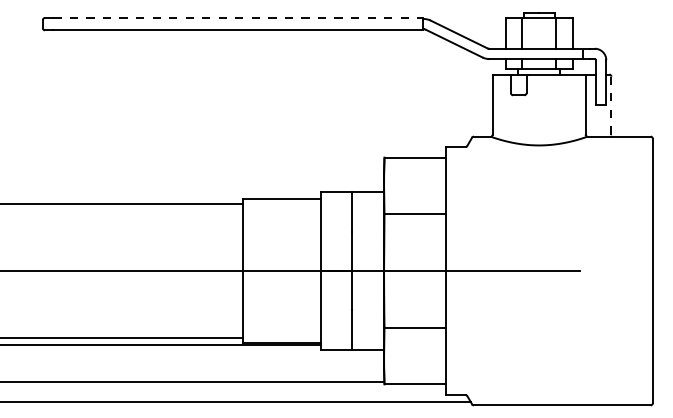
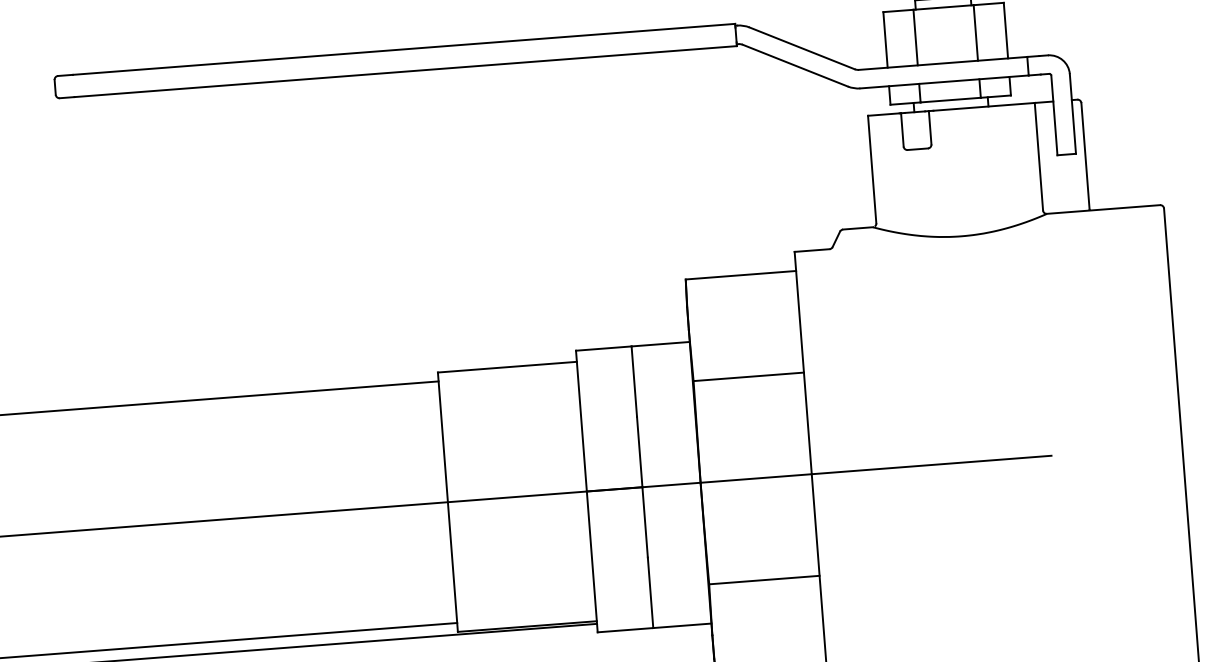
line: (238, 17) -> (404, 48), dashed -> solid
line: (611, 106) -> (1085, 156), dashed -> solid

